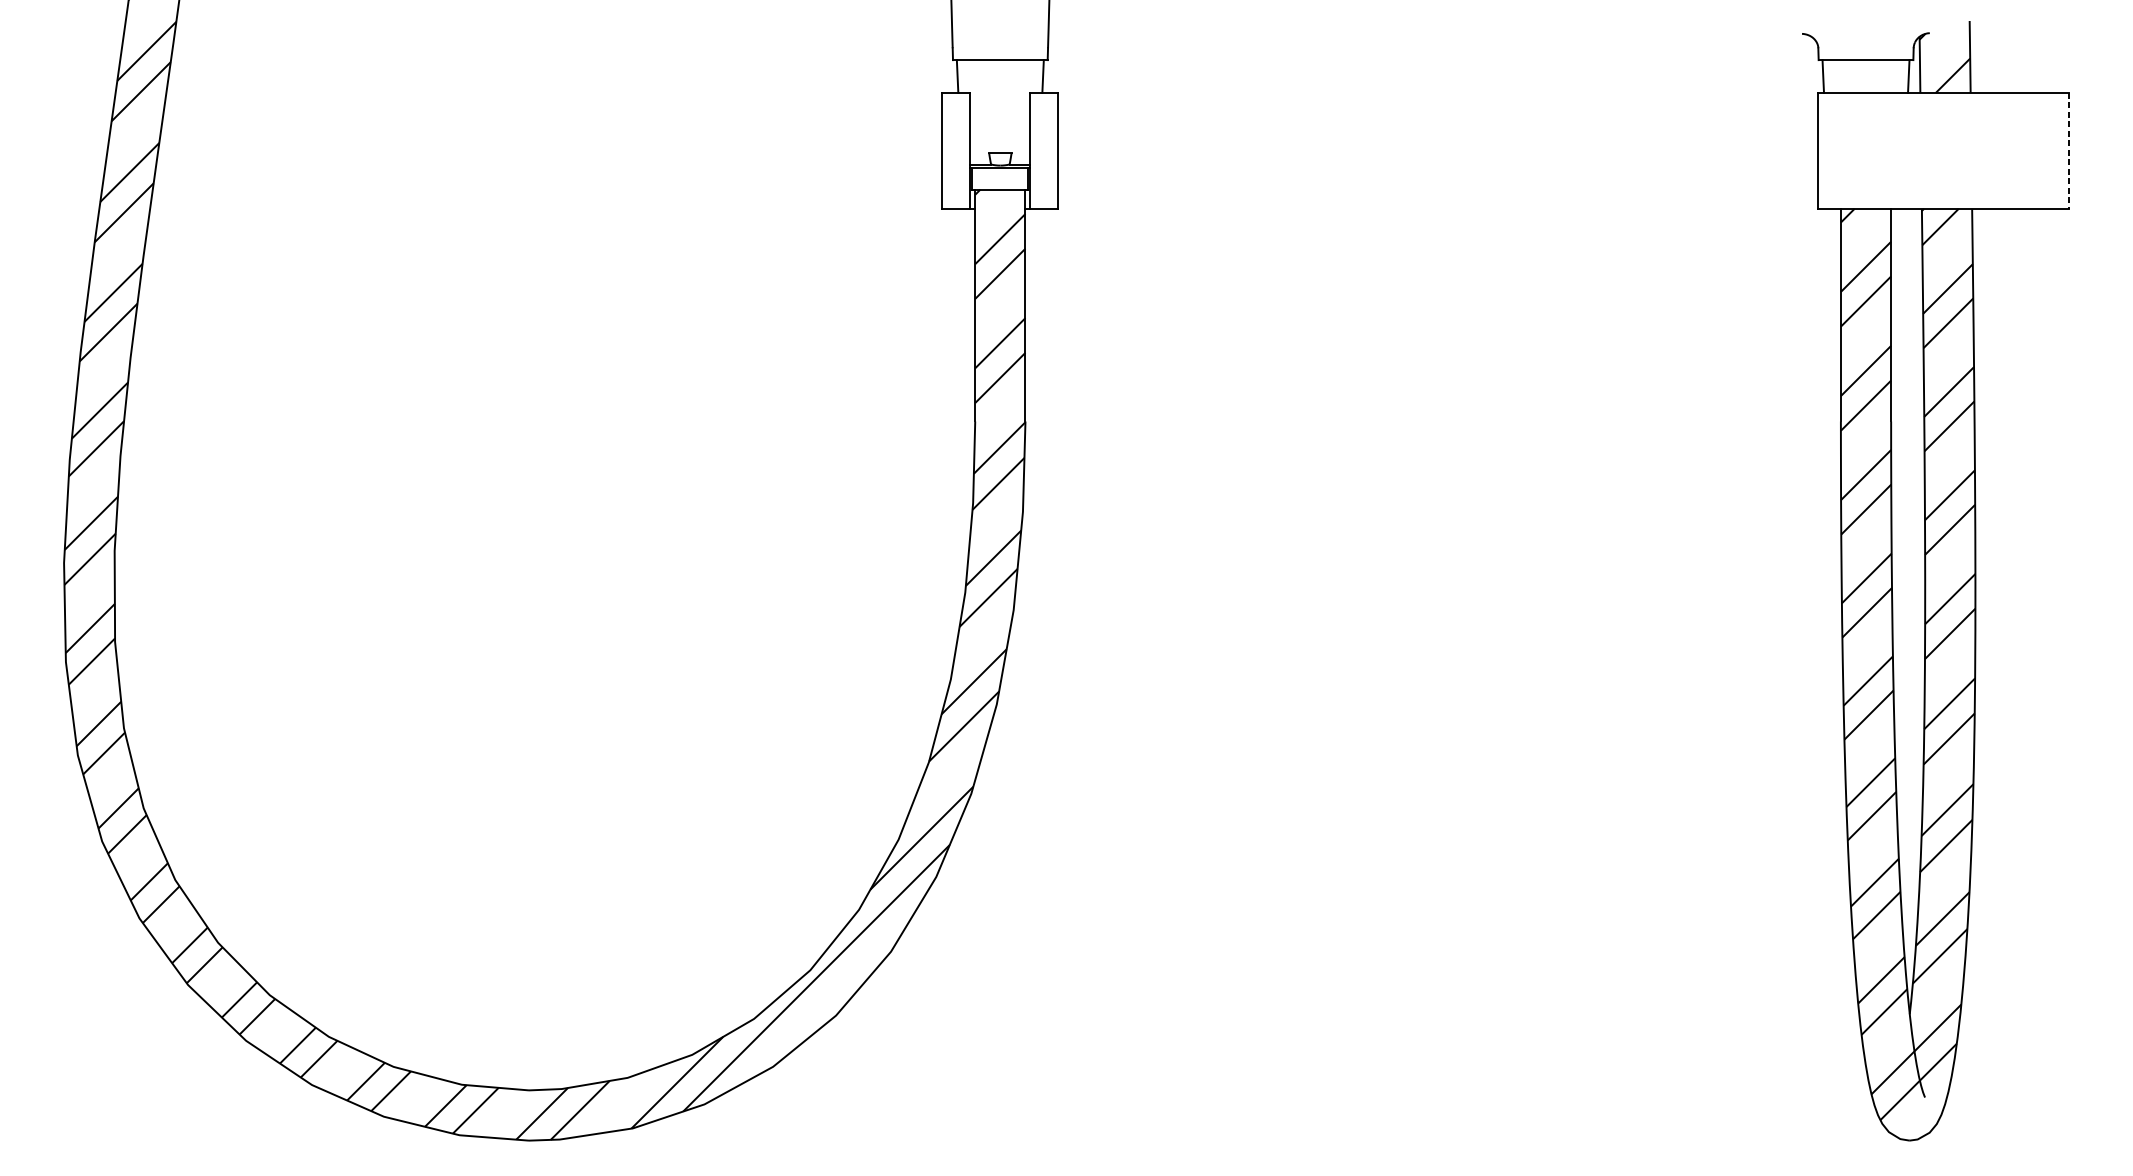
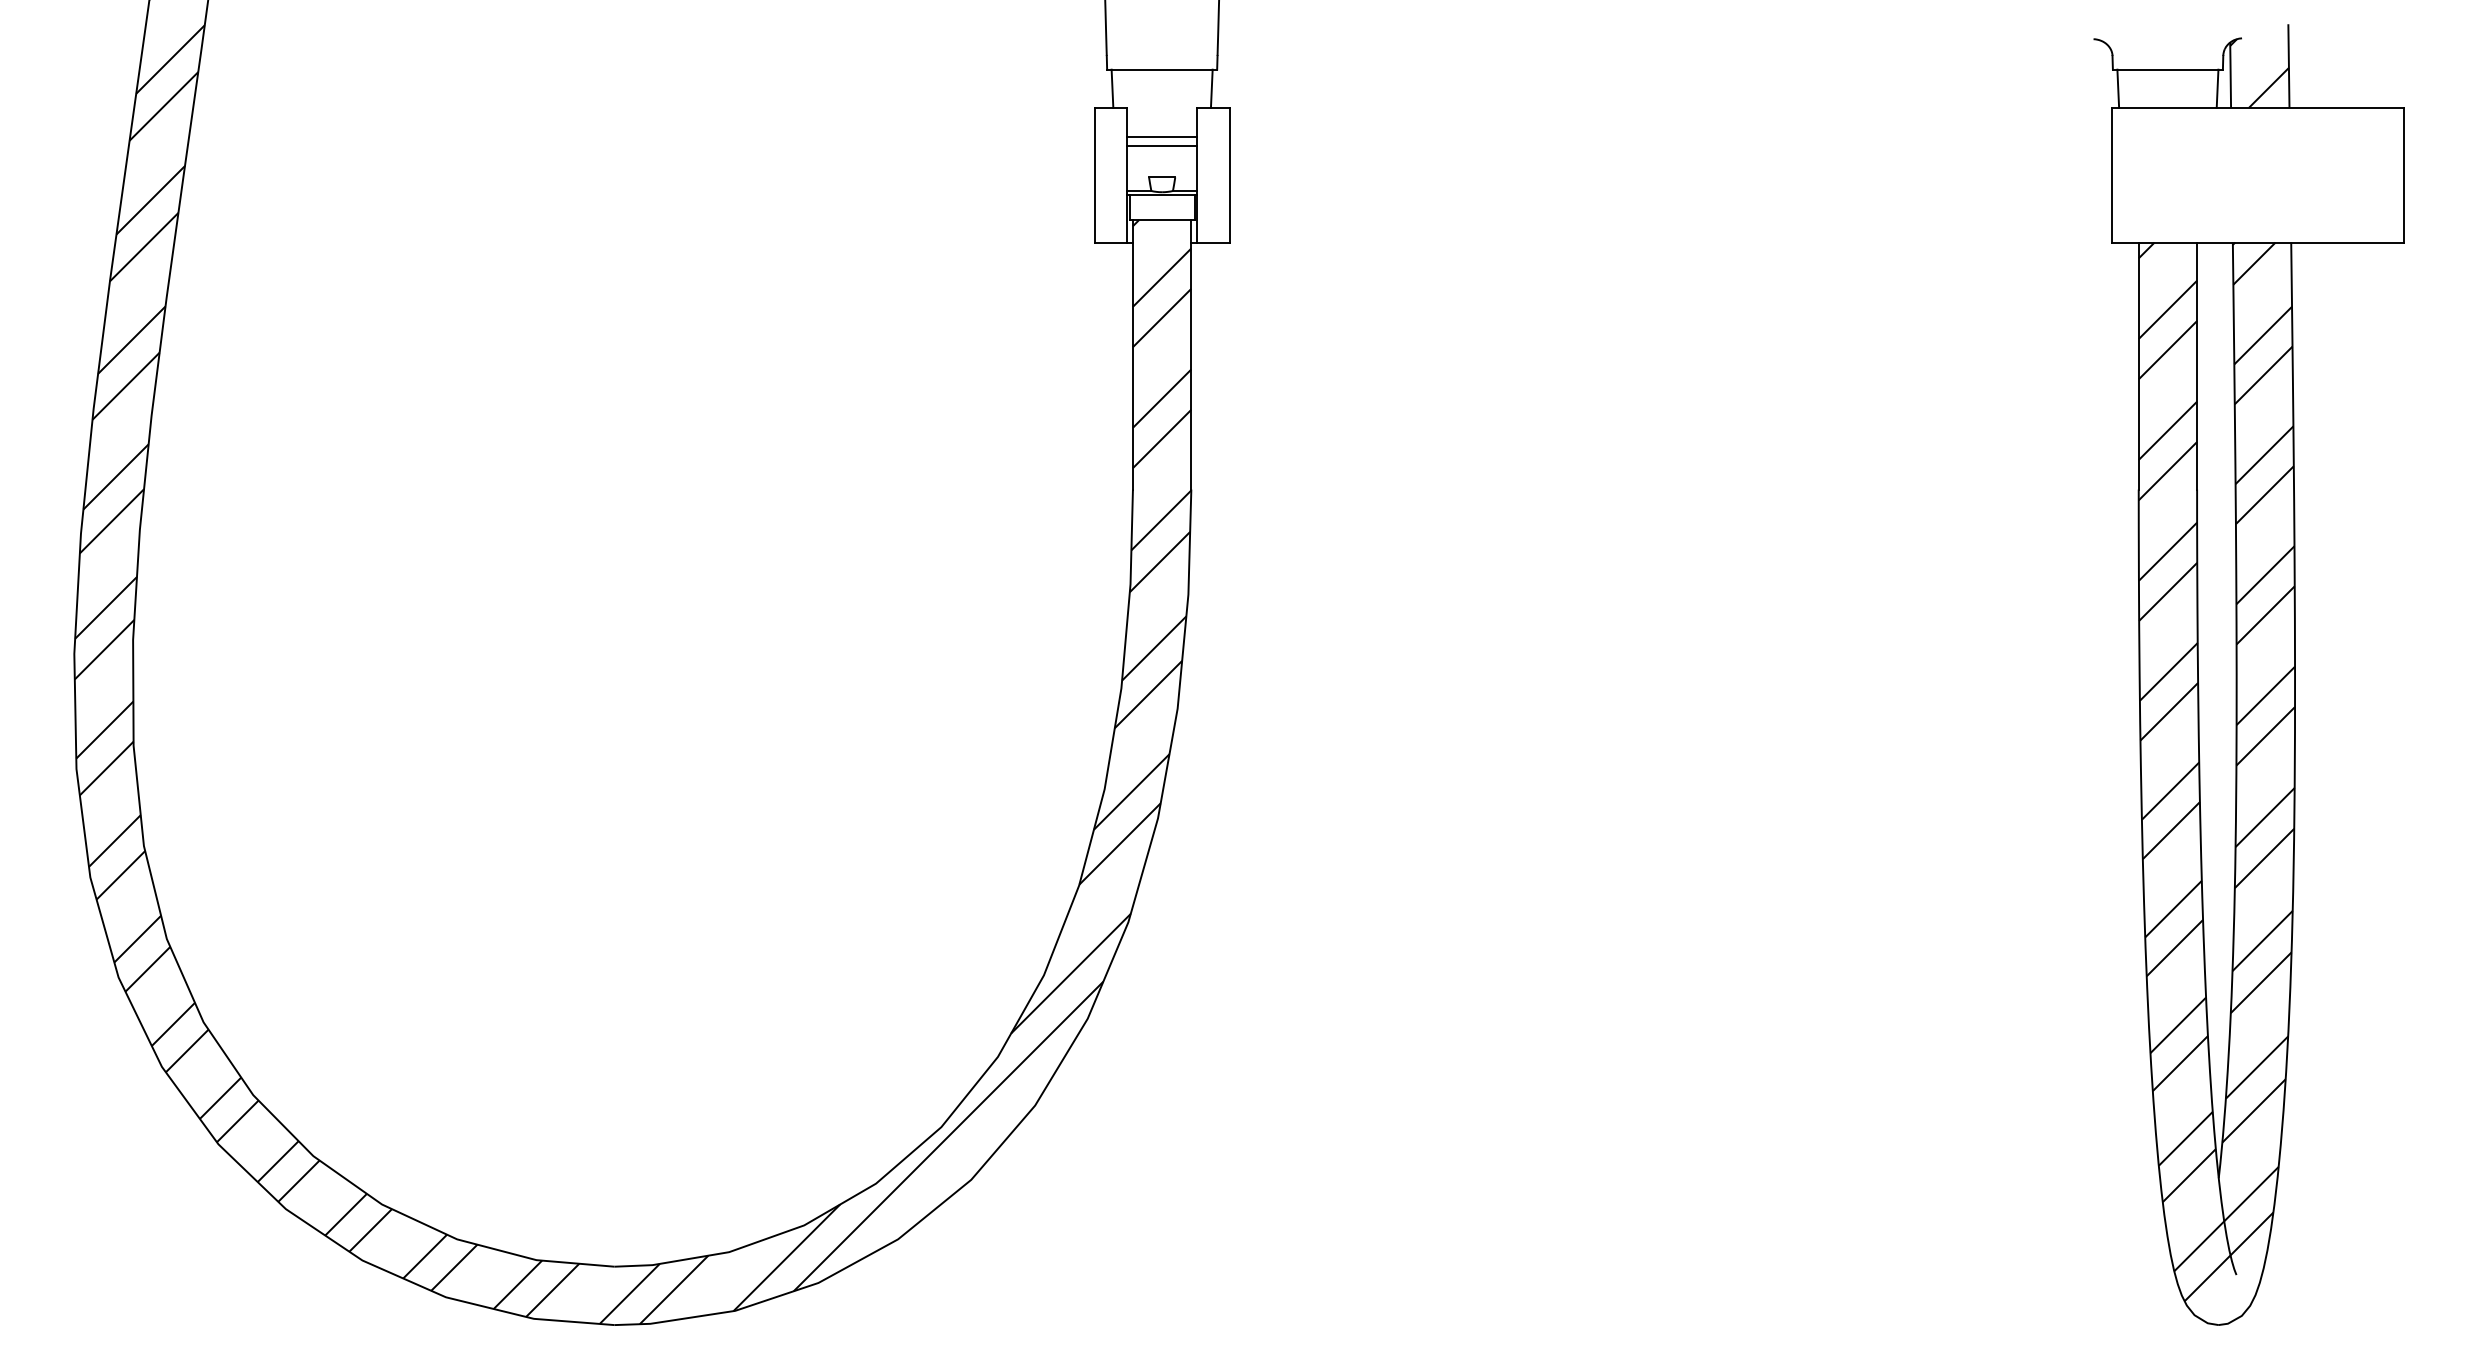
line: (999, 118) -> (1161, 137), added
line: (999, 126) -> (1161, 146), added
line: (2068, 151) -> (2403, 175), dashed -> solid

